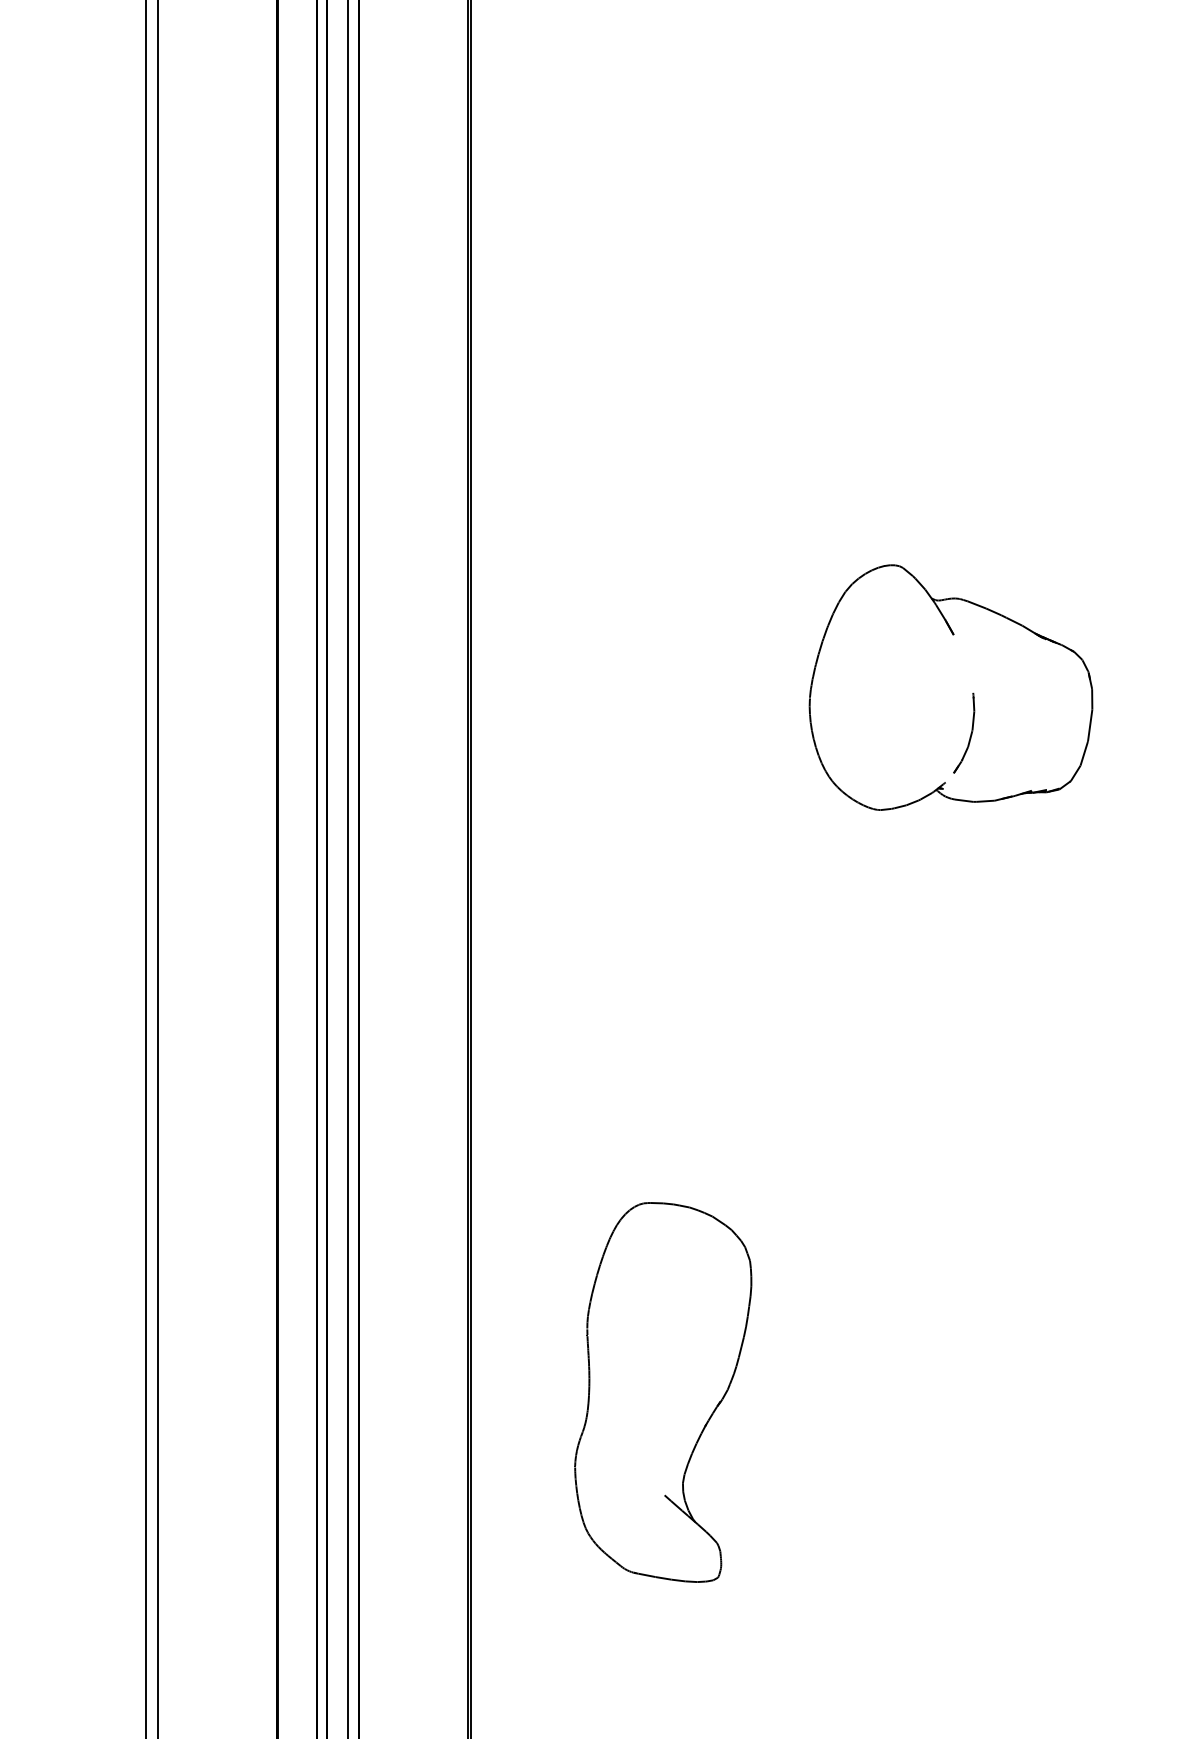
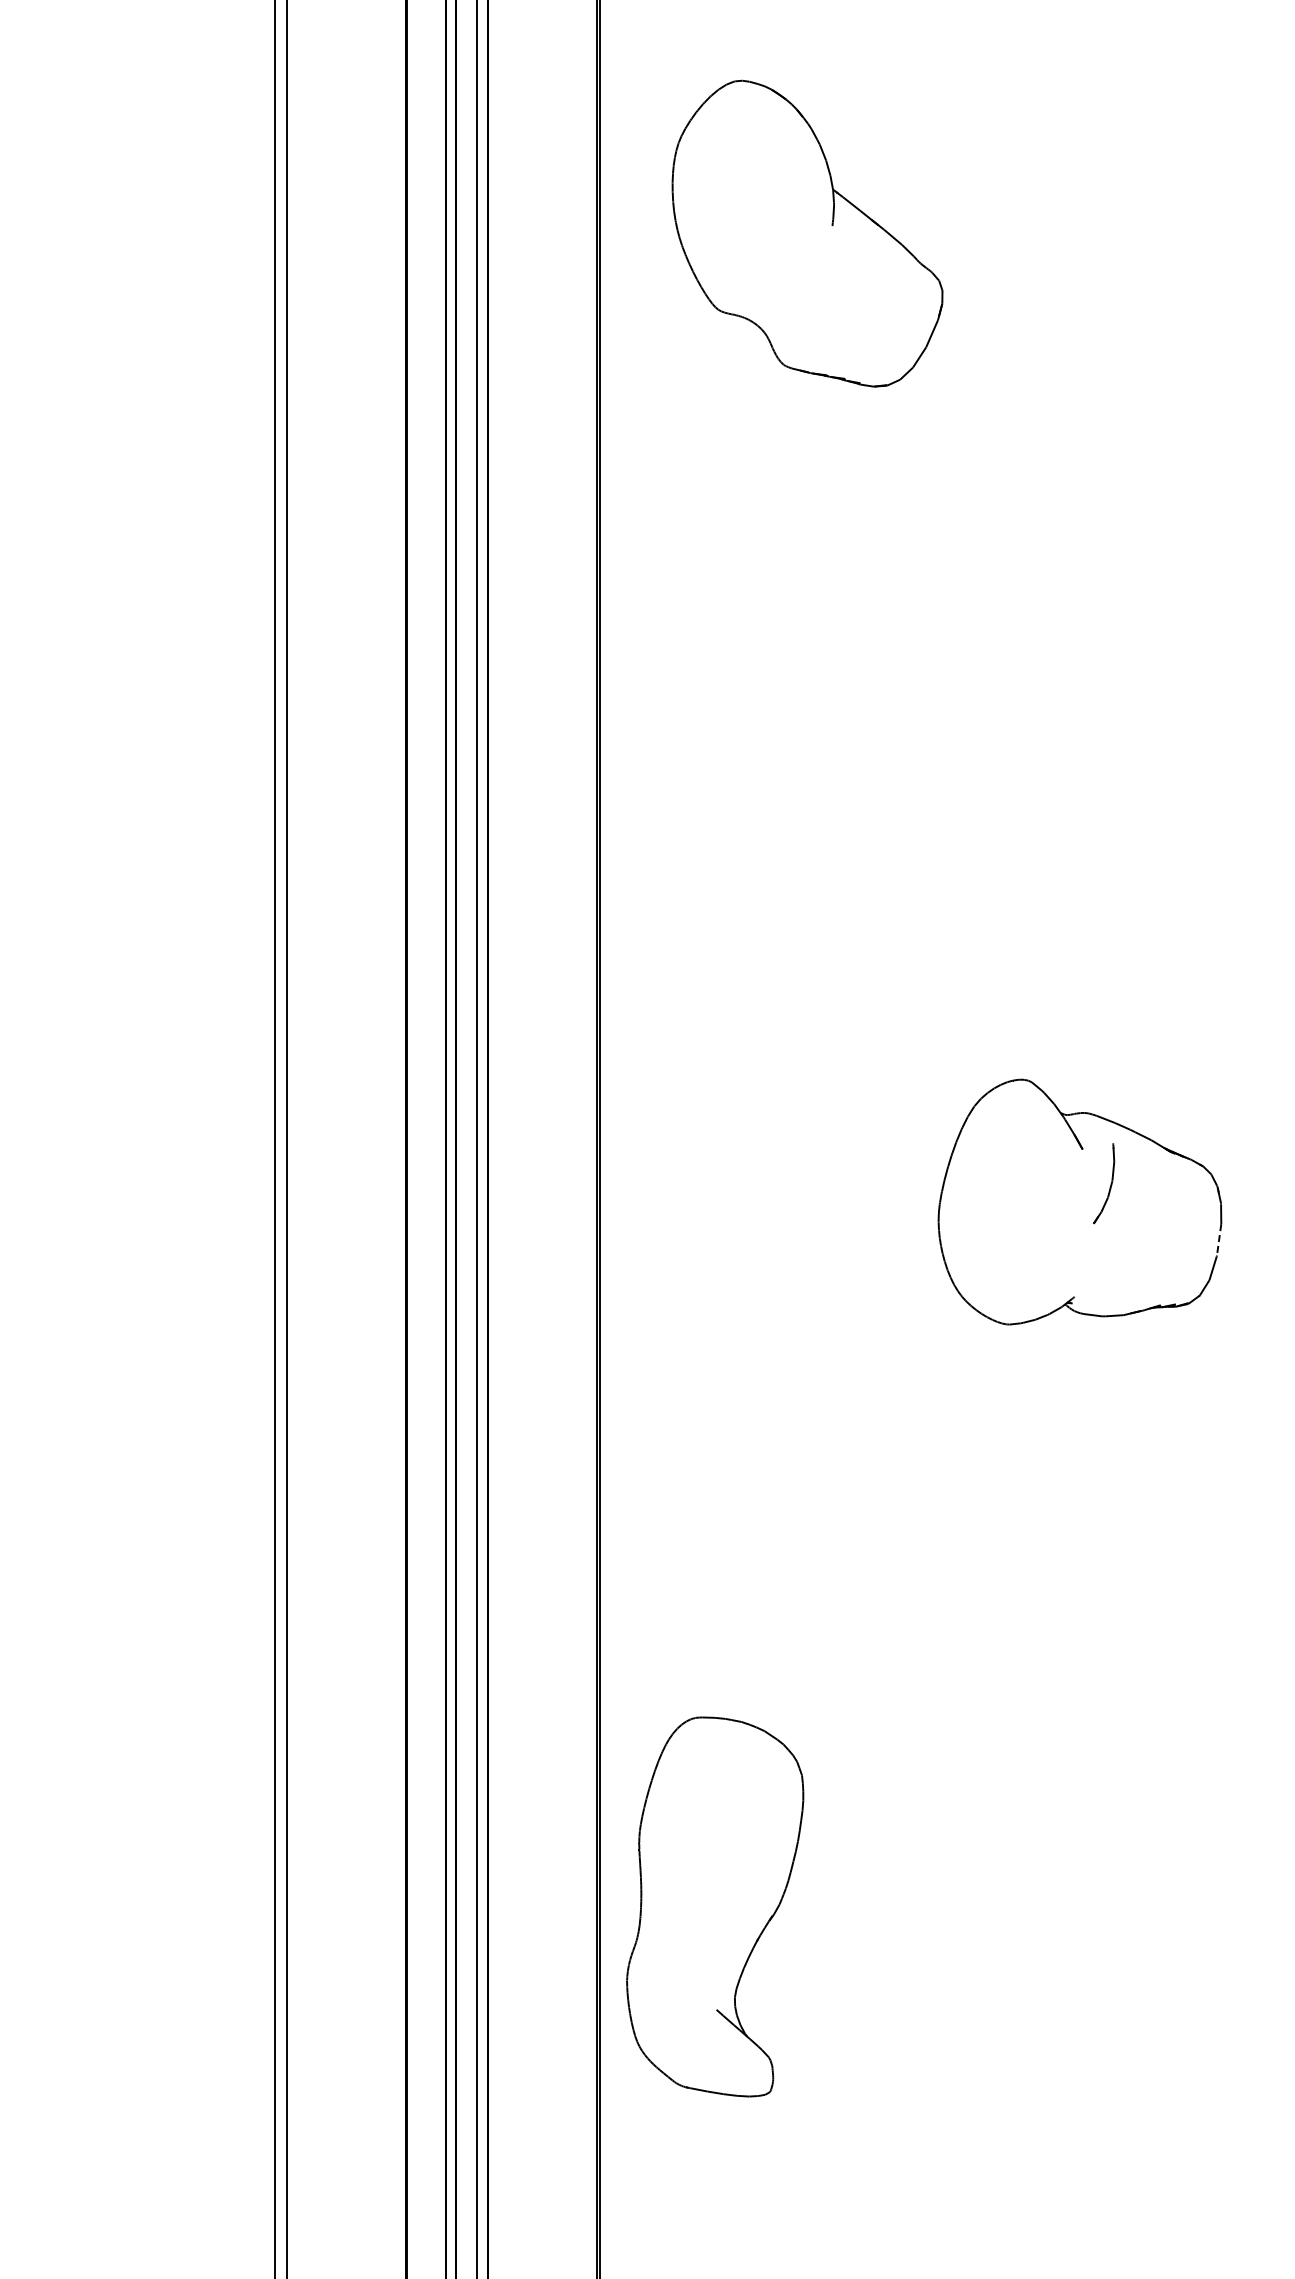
line: (1090, 725) -> (1219, 1239), solid -> dashed
part: (964, 733) -> (1104, 1183), moved
part: (663, 1392) -> (715, 1906), moved

